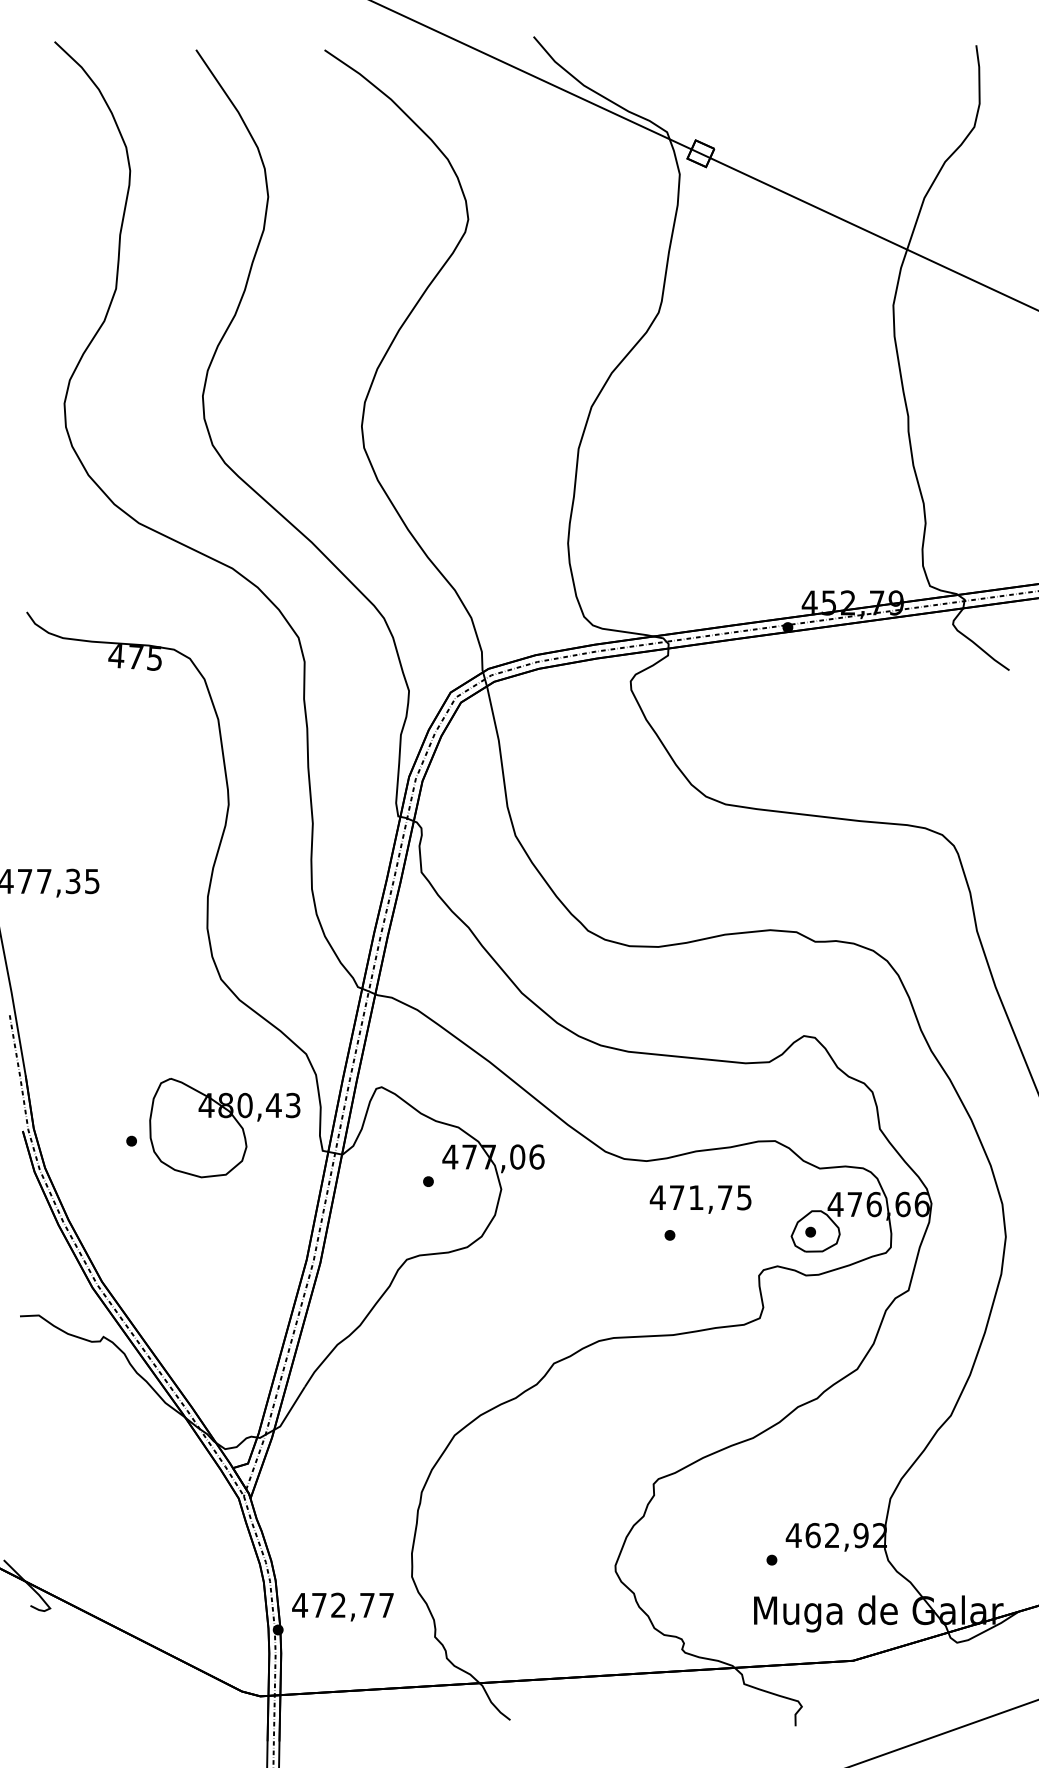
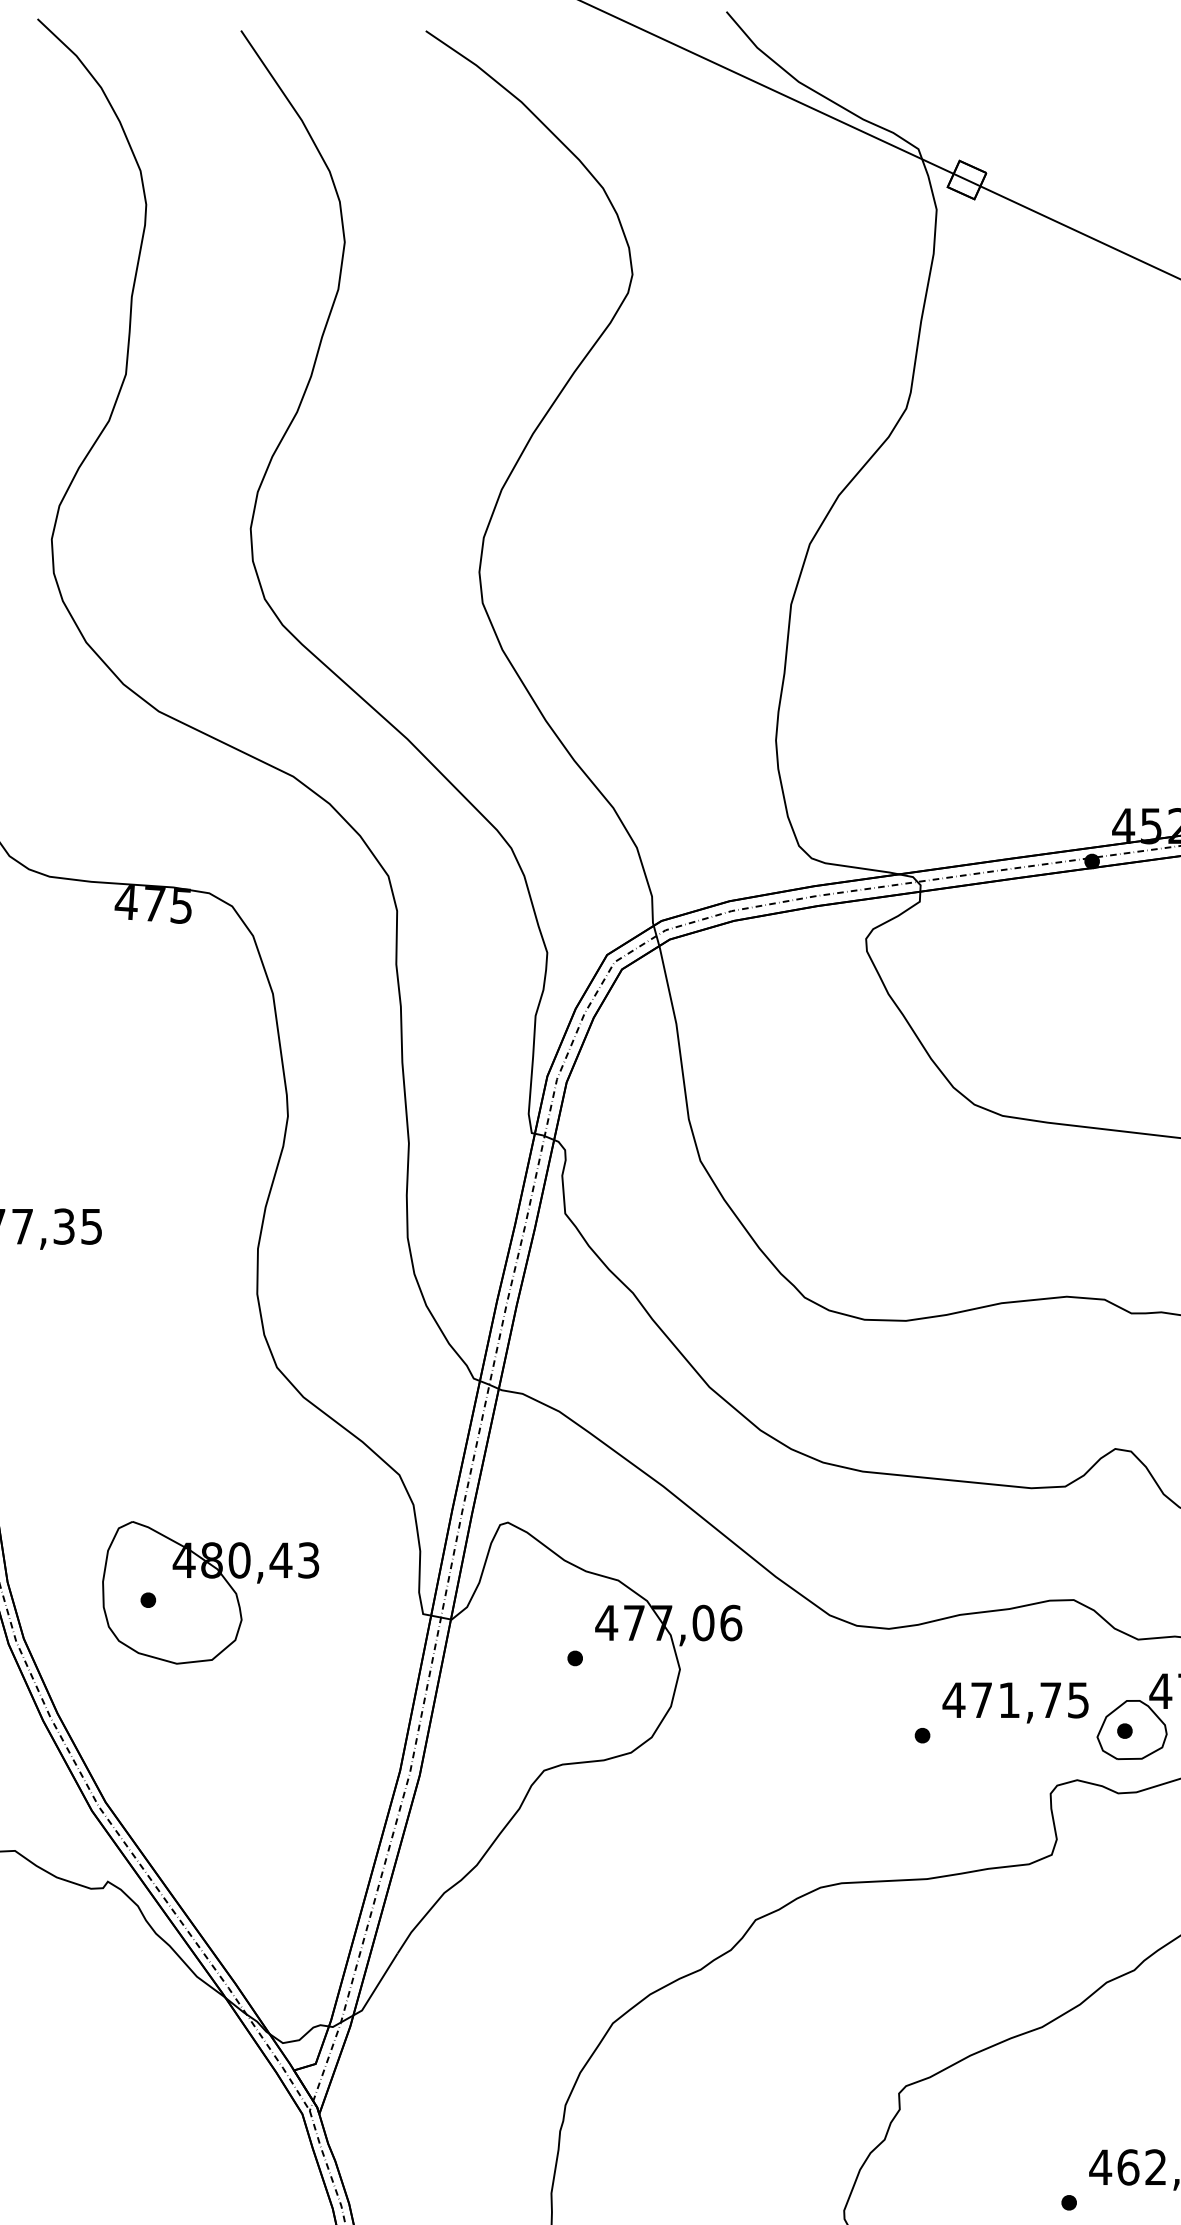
part: (224, 1128) -> (209, 1593), moved
text: (700, 1199) -> (1015, 1702), moved

